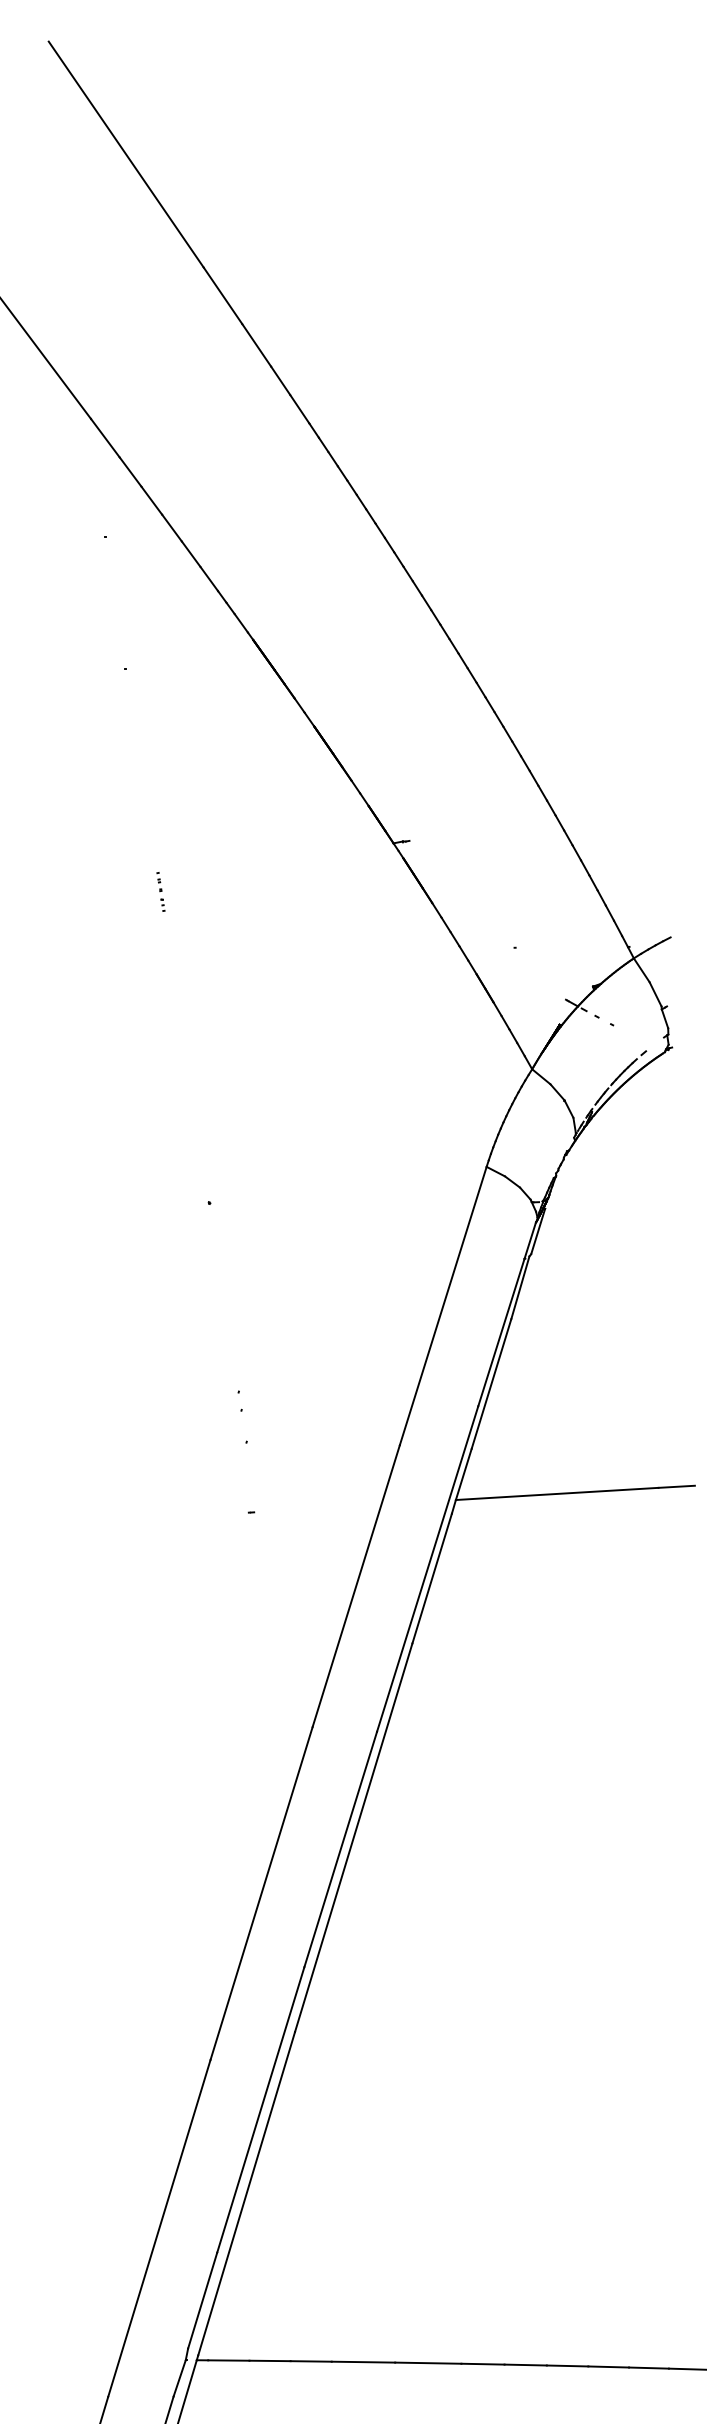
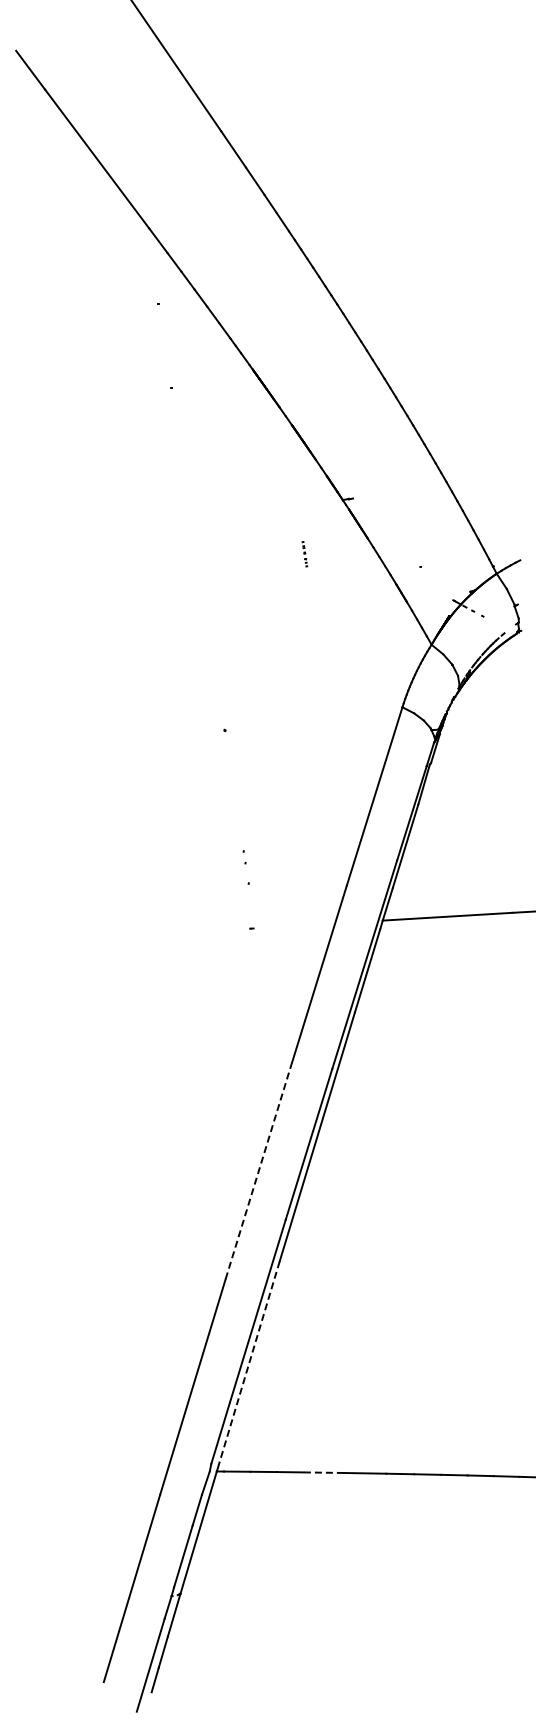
part: (160, 892) -> (304, 554), moved
line: (261, 1893) -> (258, 1172), solid -> dashed
line: (246, 2193) -> (248, 1364), solid -> dashed
line: (363, 2361) -> (323, 1472), solid -> dashed

